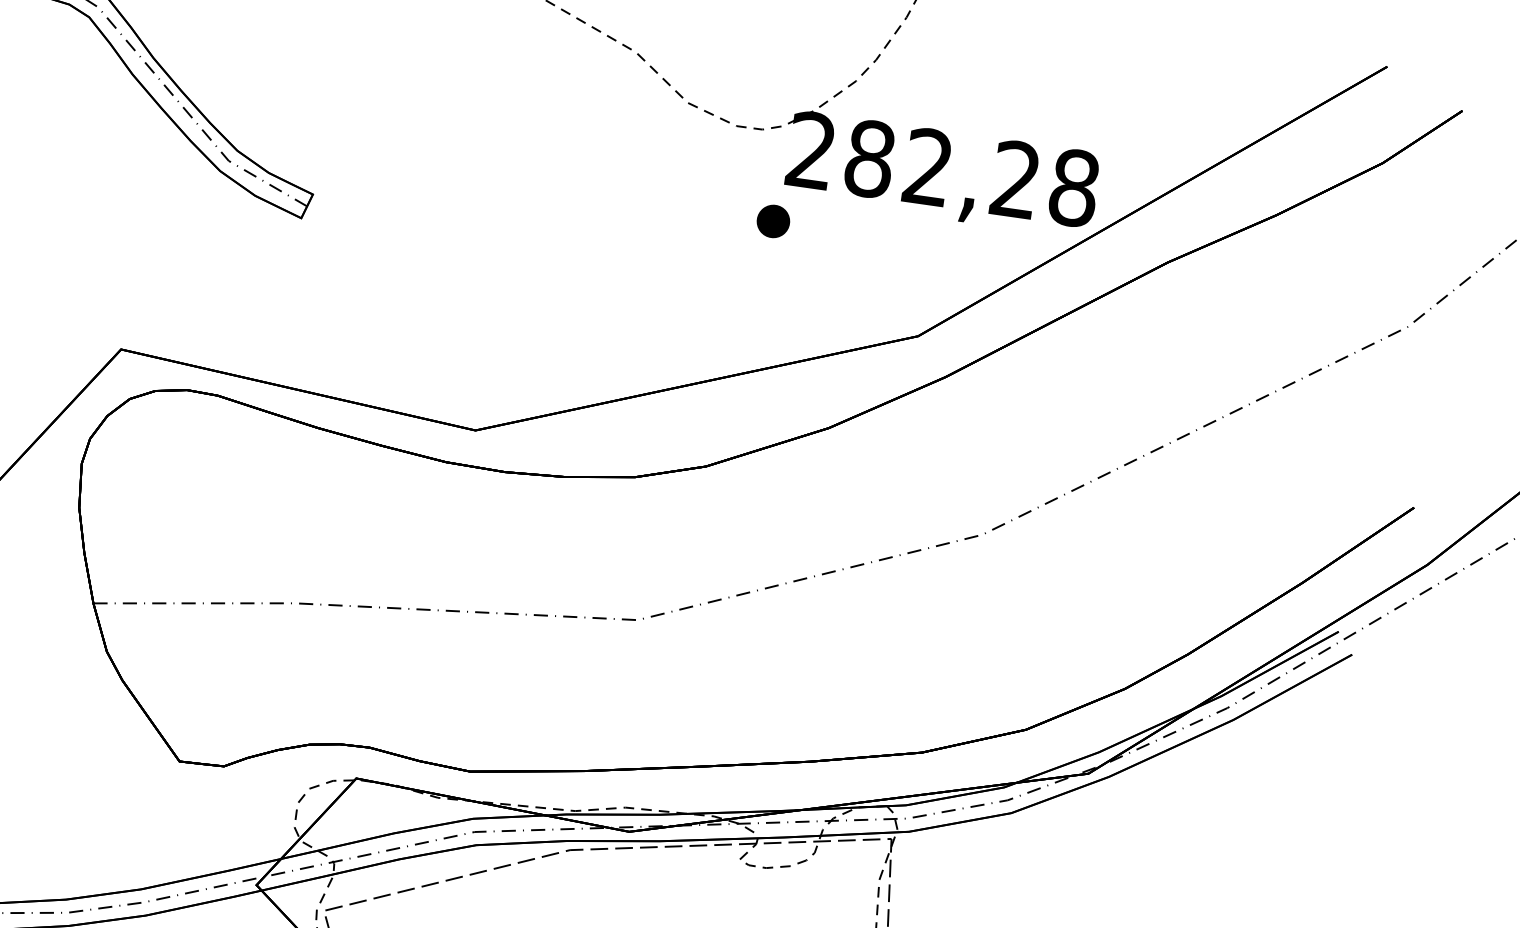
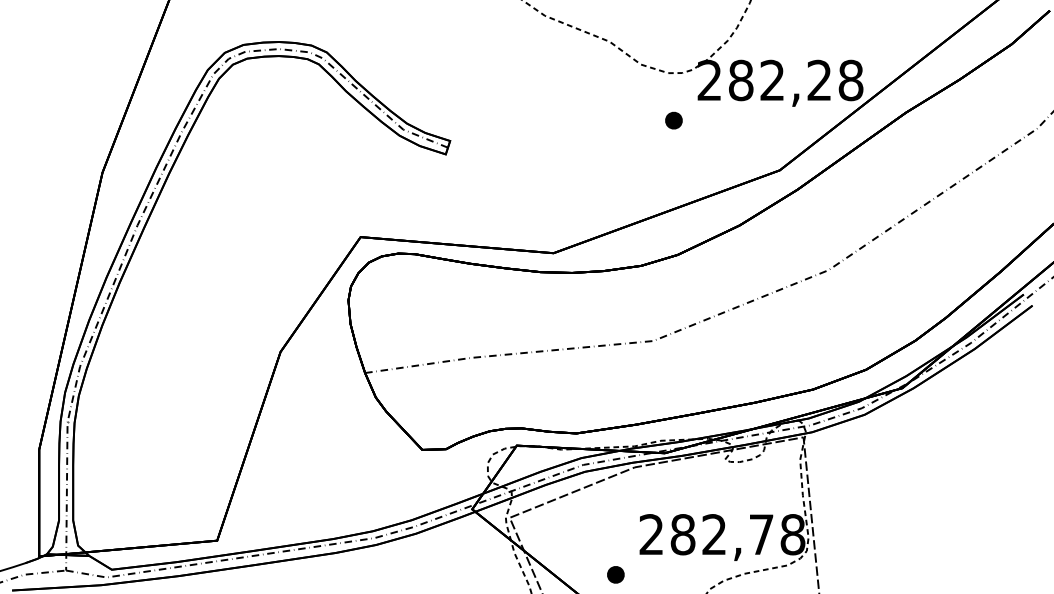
part: (772, 221) -> (673, 120), moved

